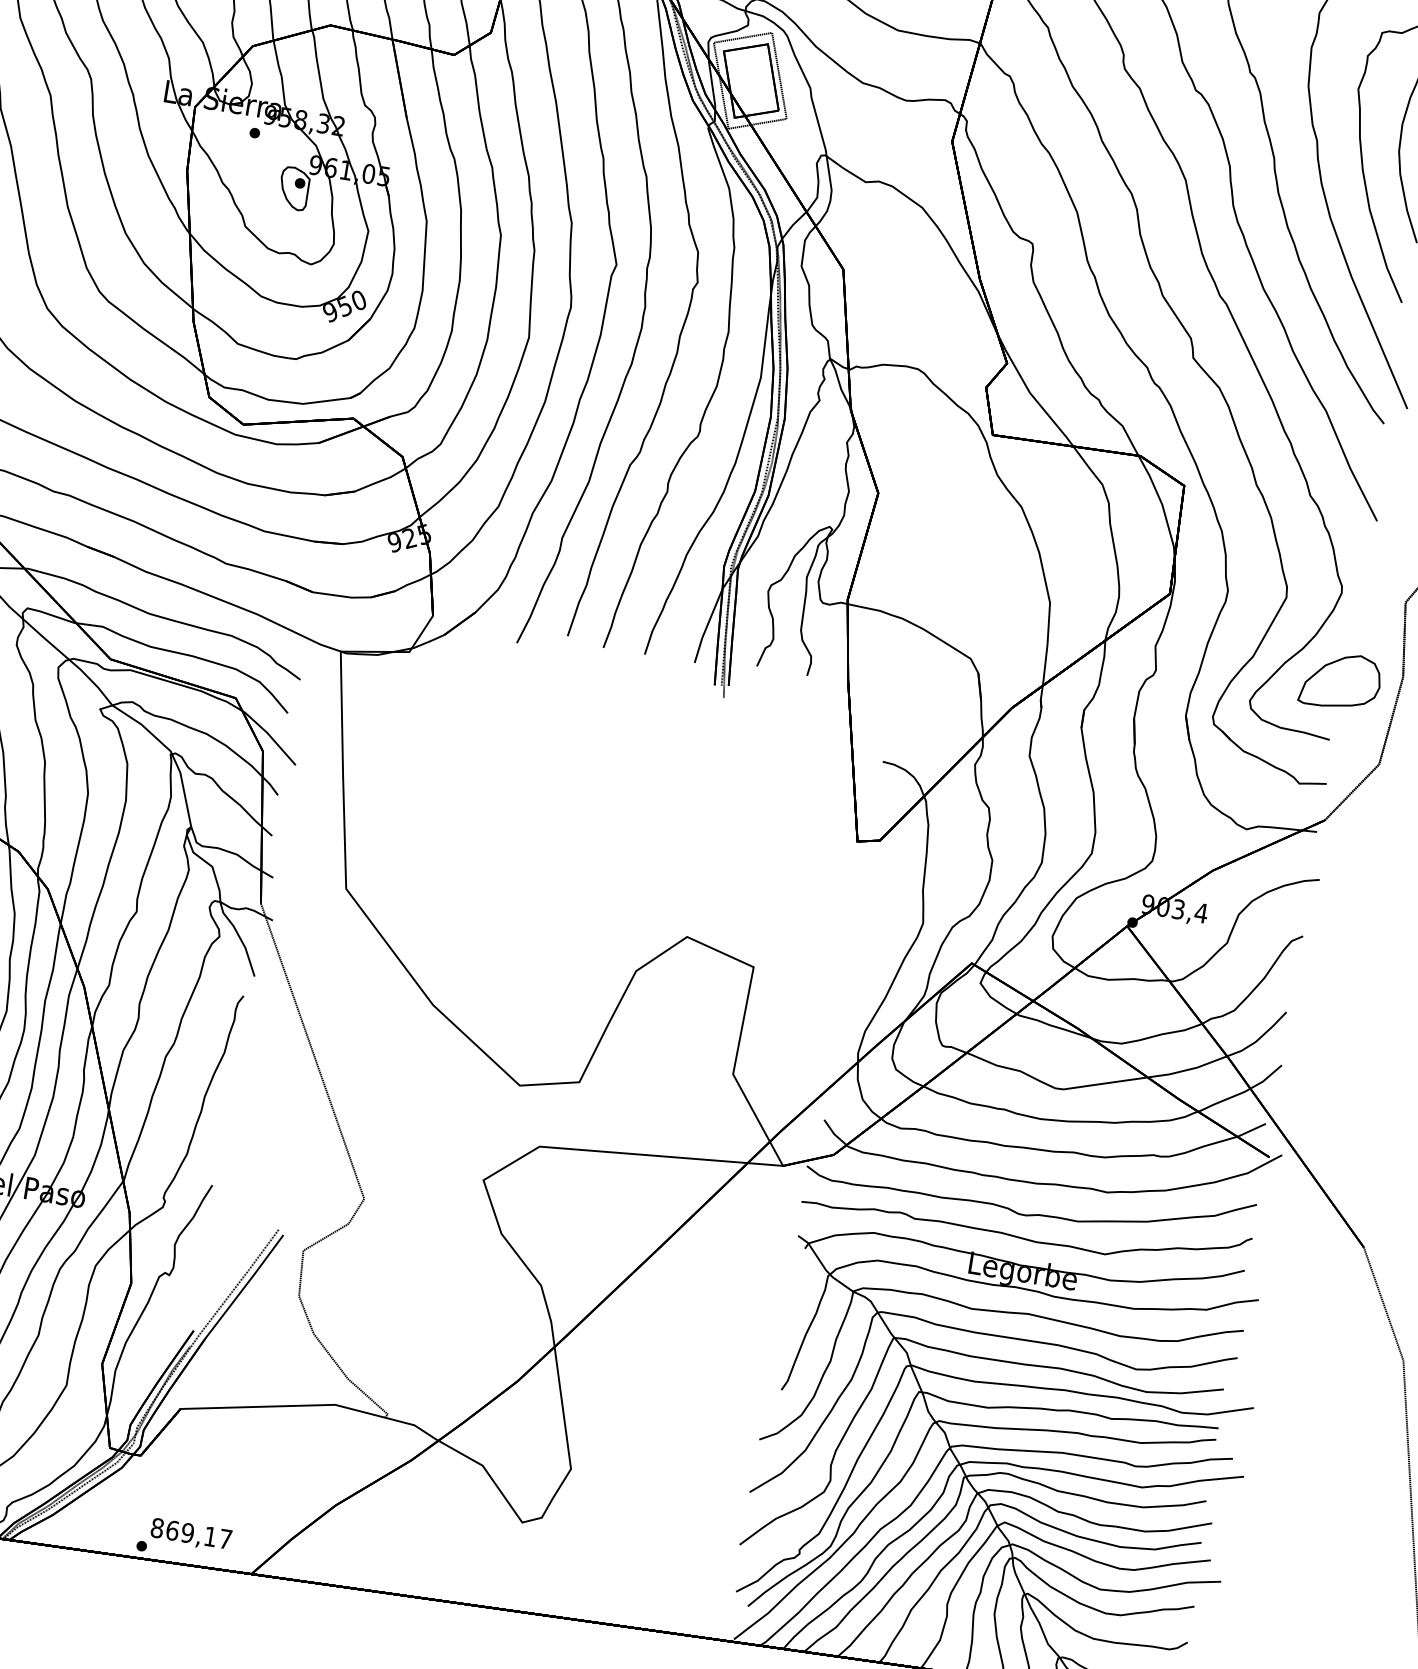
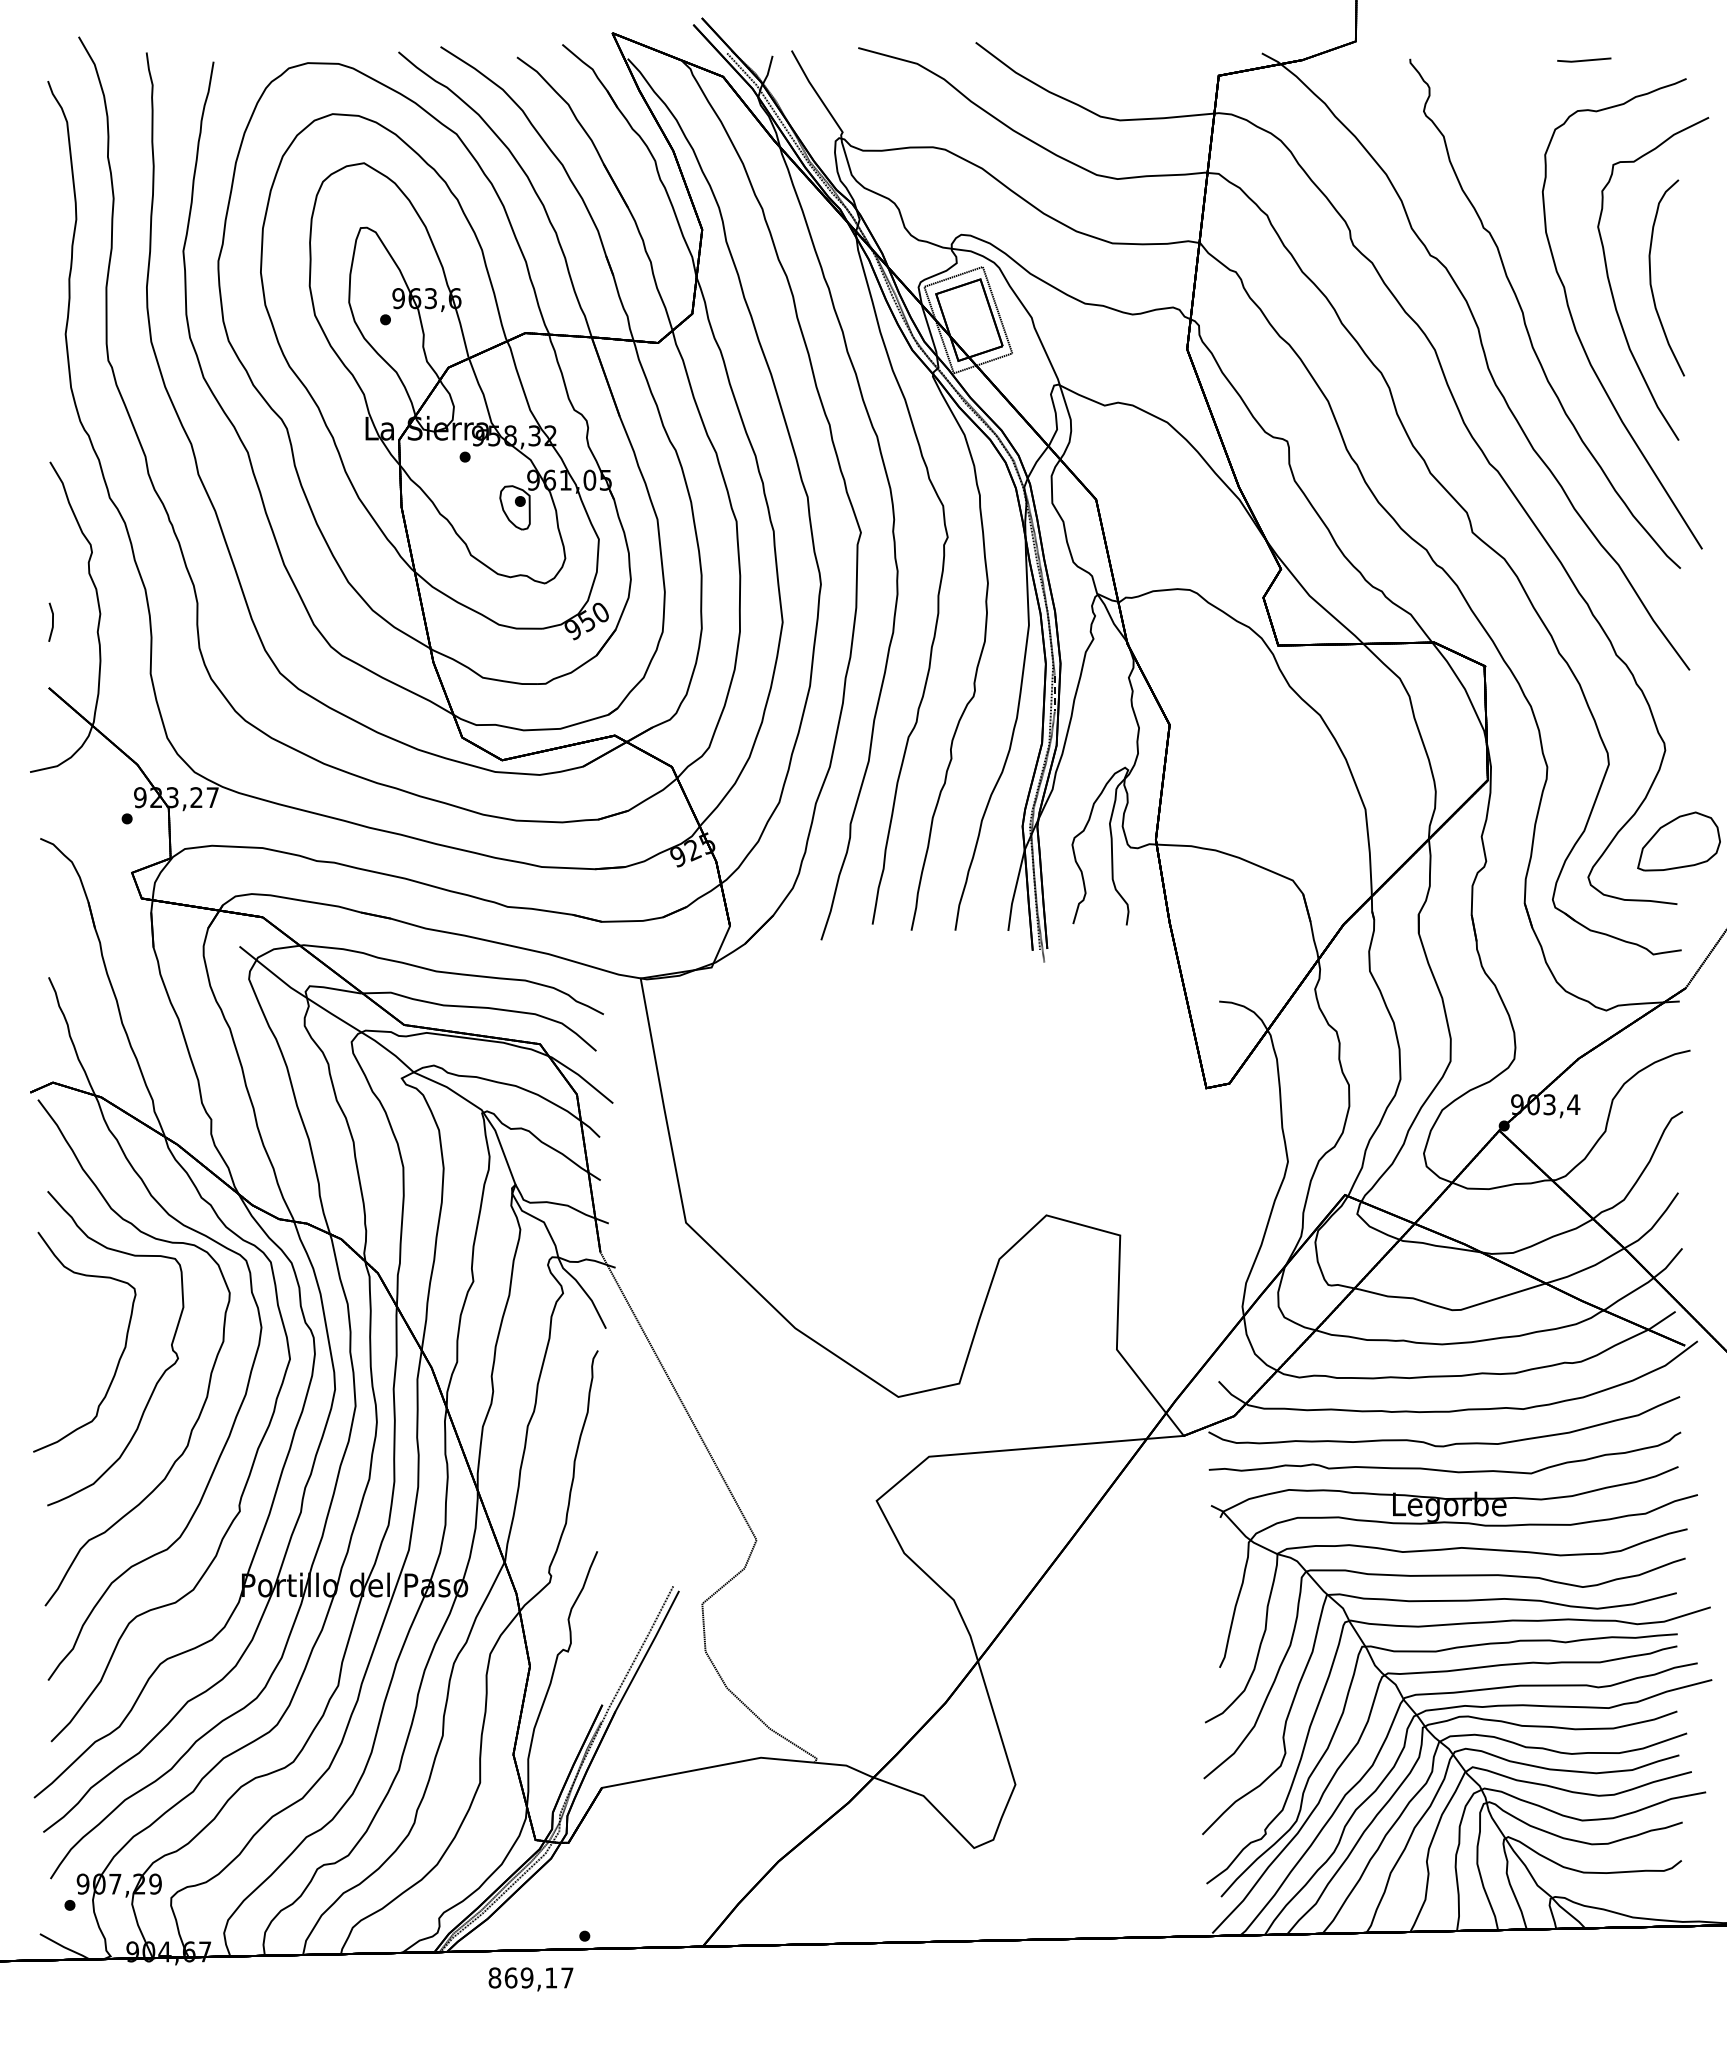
text: (190, 1535) -> (530, 1979), moved

